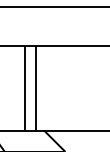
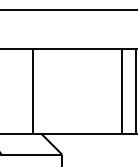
line: (24, 87) -> (21, 90), removed

